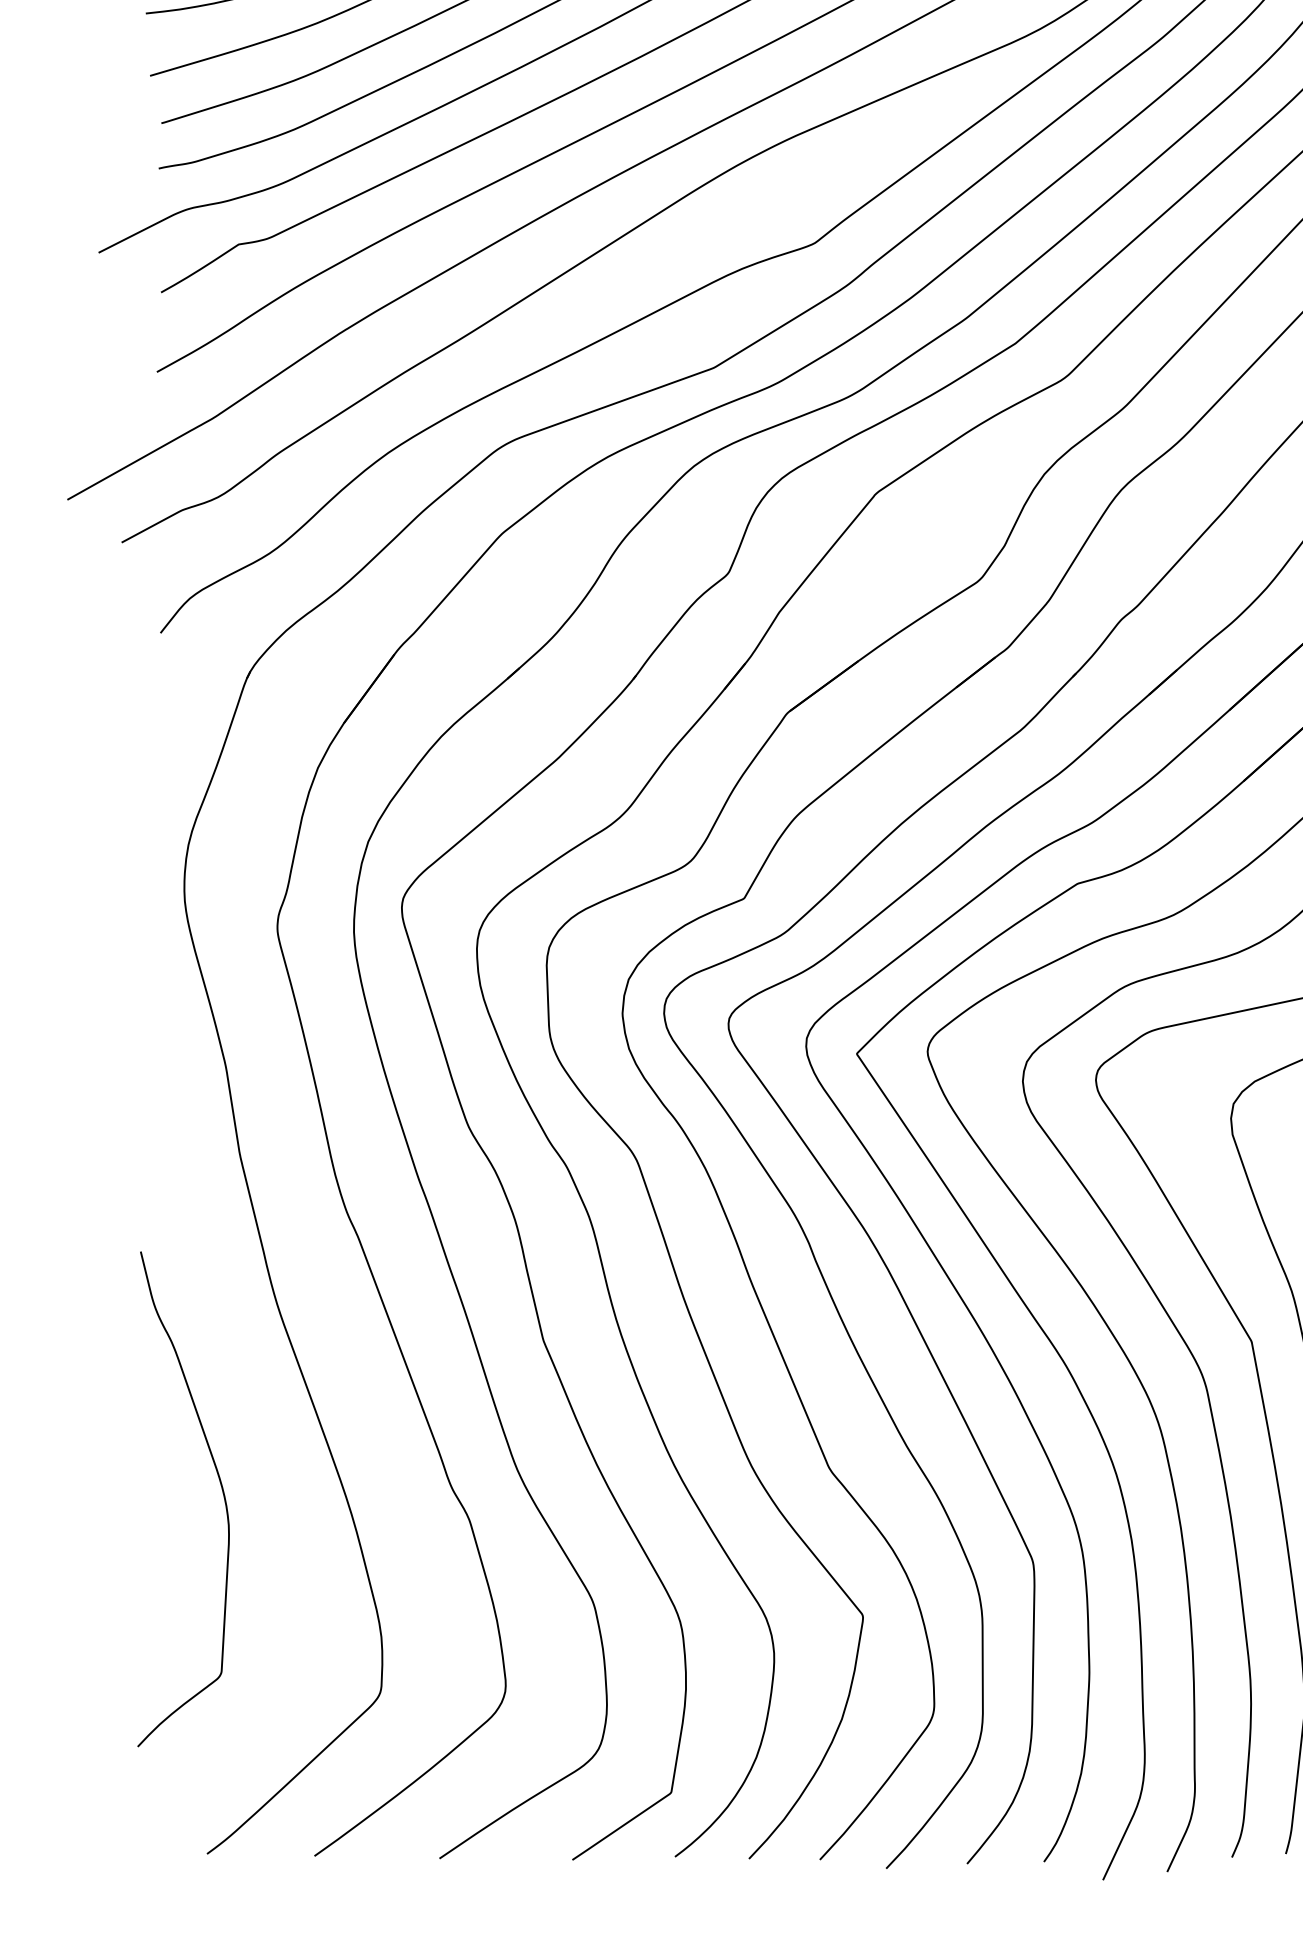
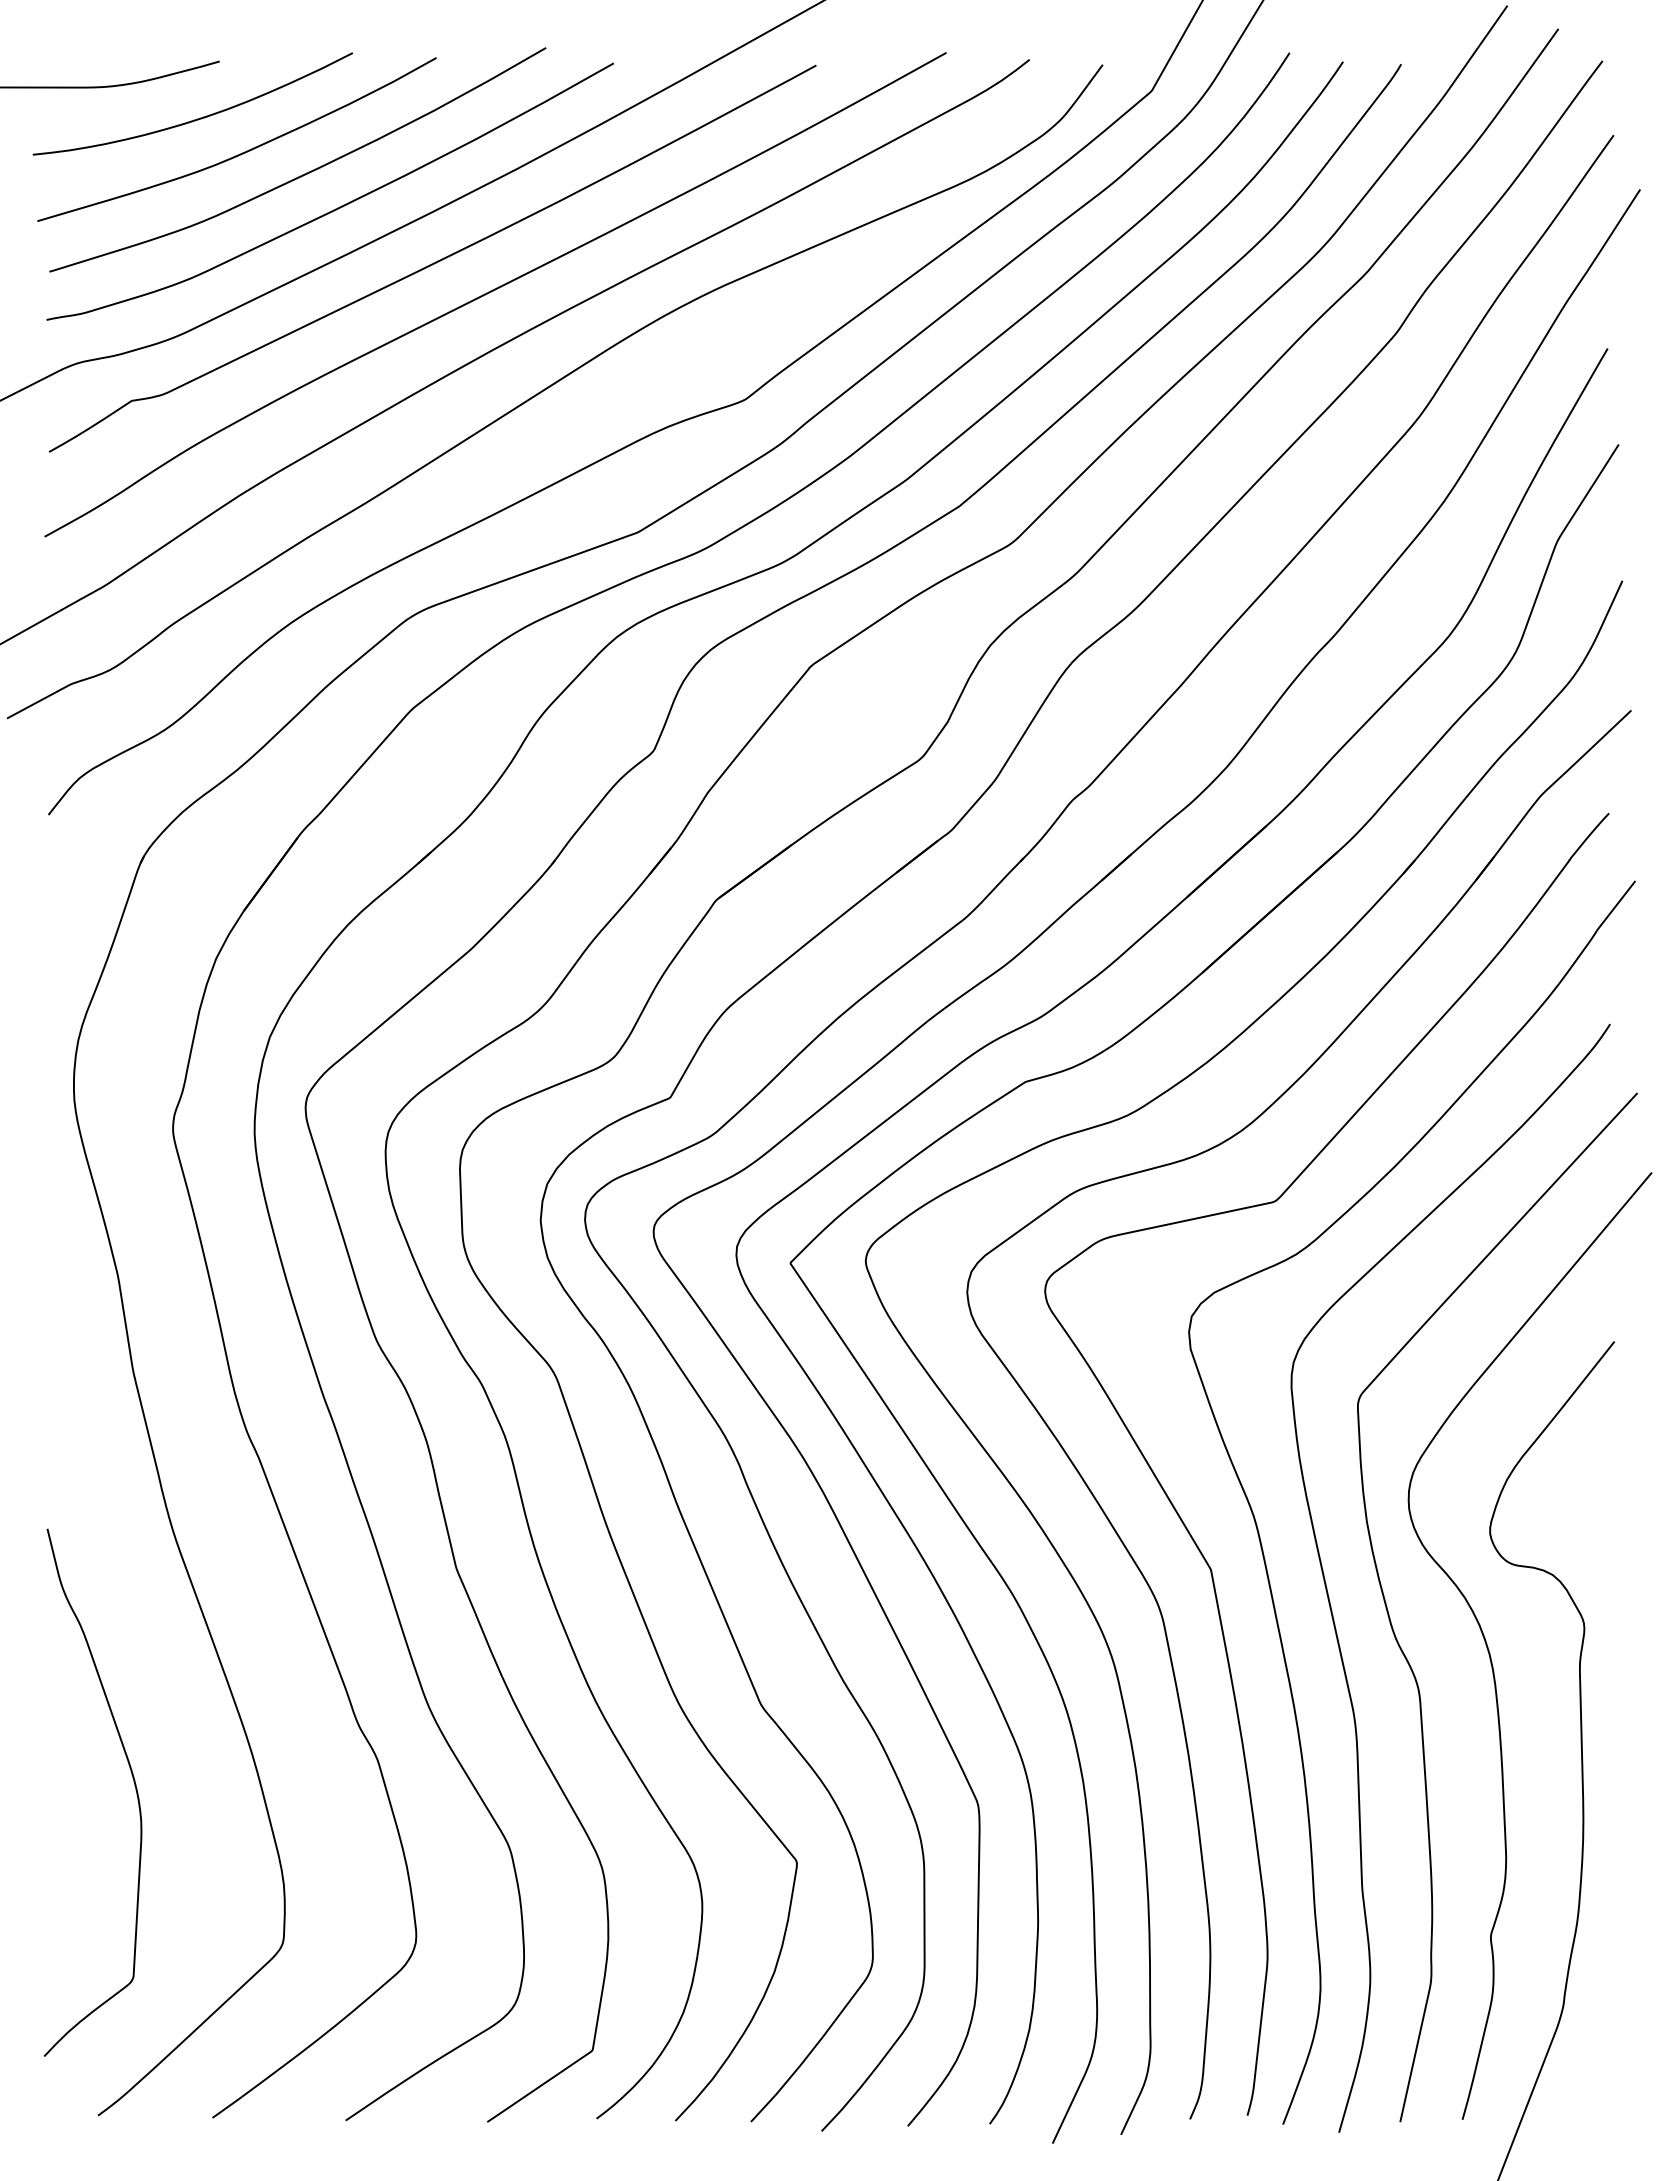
curve: (221, 1489) -> (133, 1782), moved

